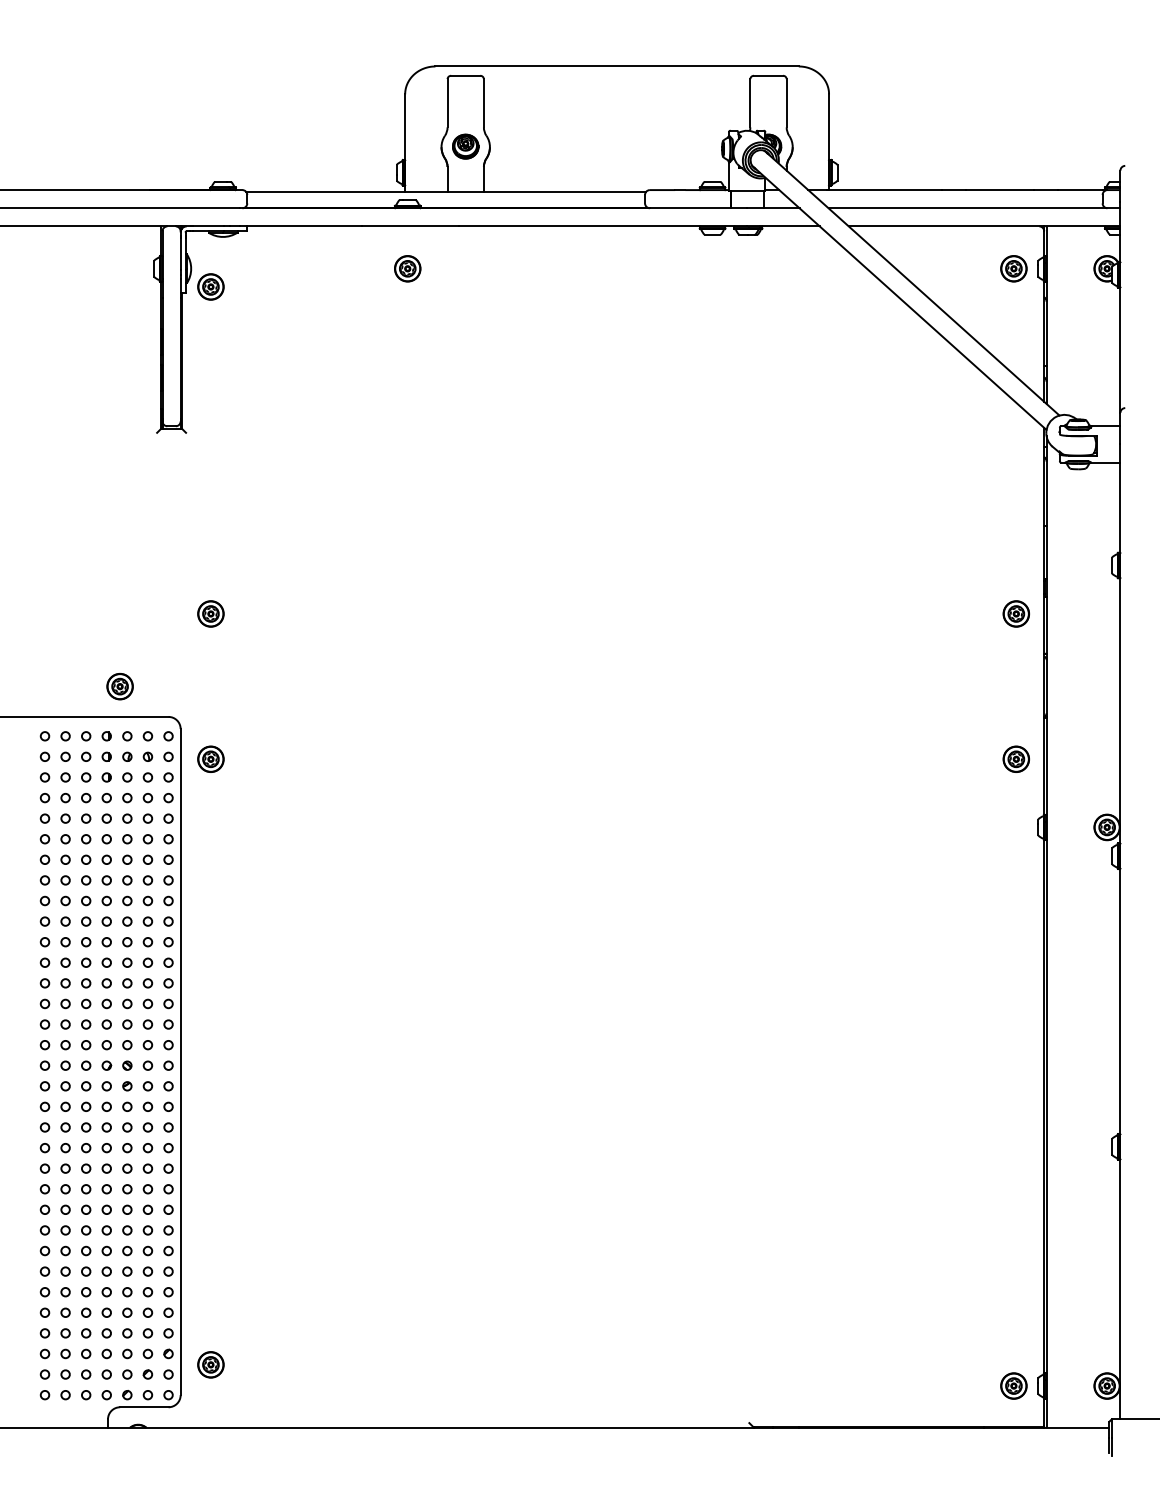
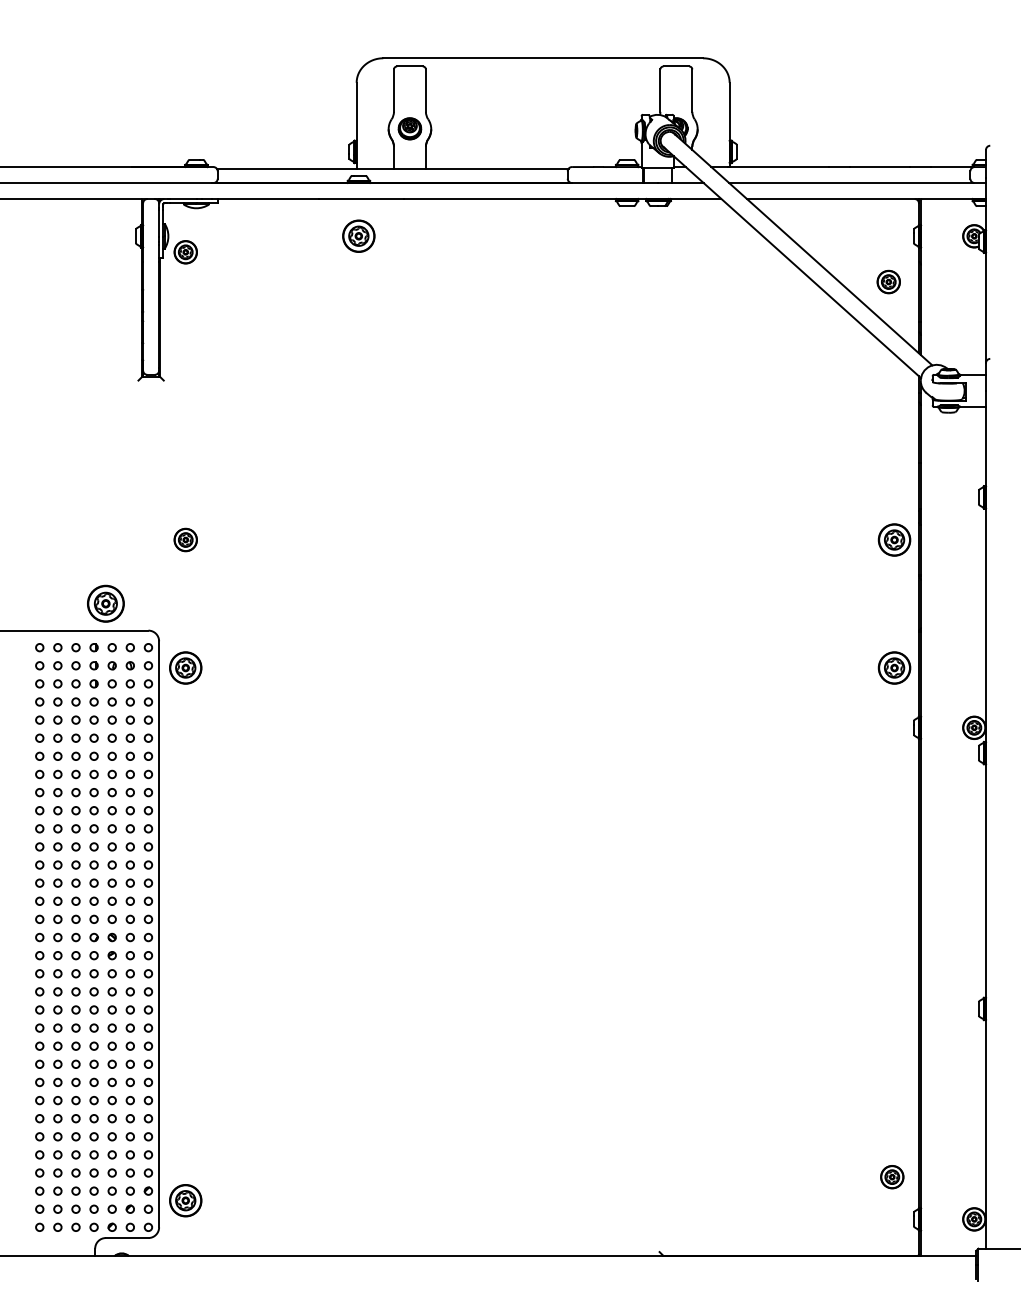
part: (407, 268) -> (358, 236), size x1.4
part: (1013, 268) -> (888, 281), moved
part: (1015, 613) -> (893, 539), size x1.4
part: (119, 686) -> (105, 603), size x1.6
part: (210, 758) -> (185, 667), size x1.4
part: (1015, 758) -> (893, 667), size x1.4
part: (210, 1364) -> (185, 1200), size x1.4
part: (1013, 1385) -> (891, 1176), moved

